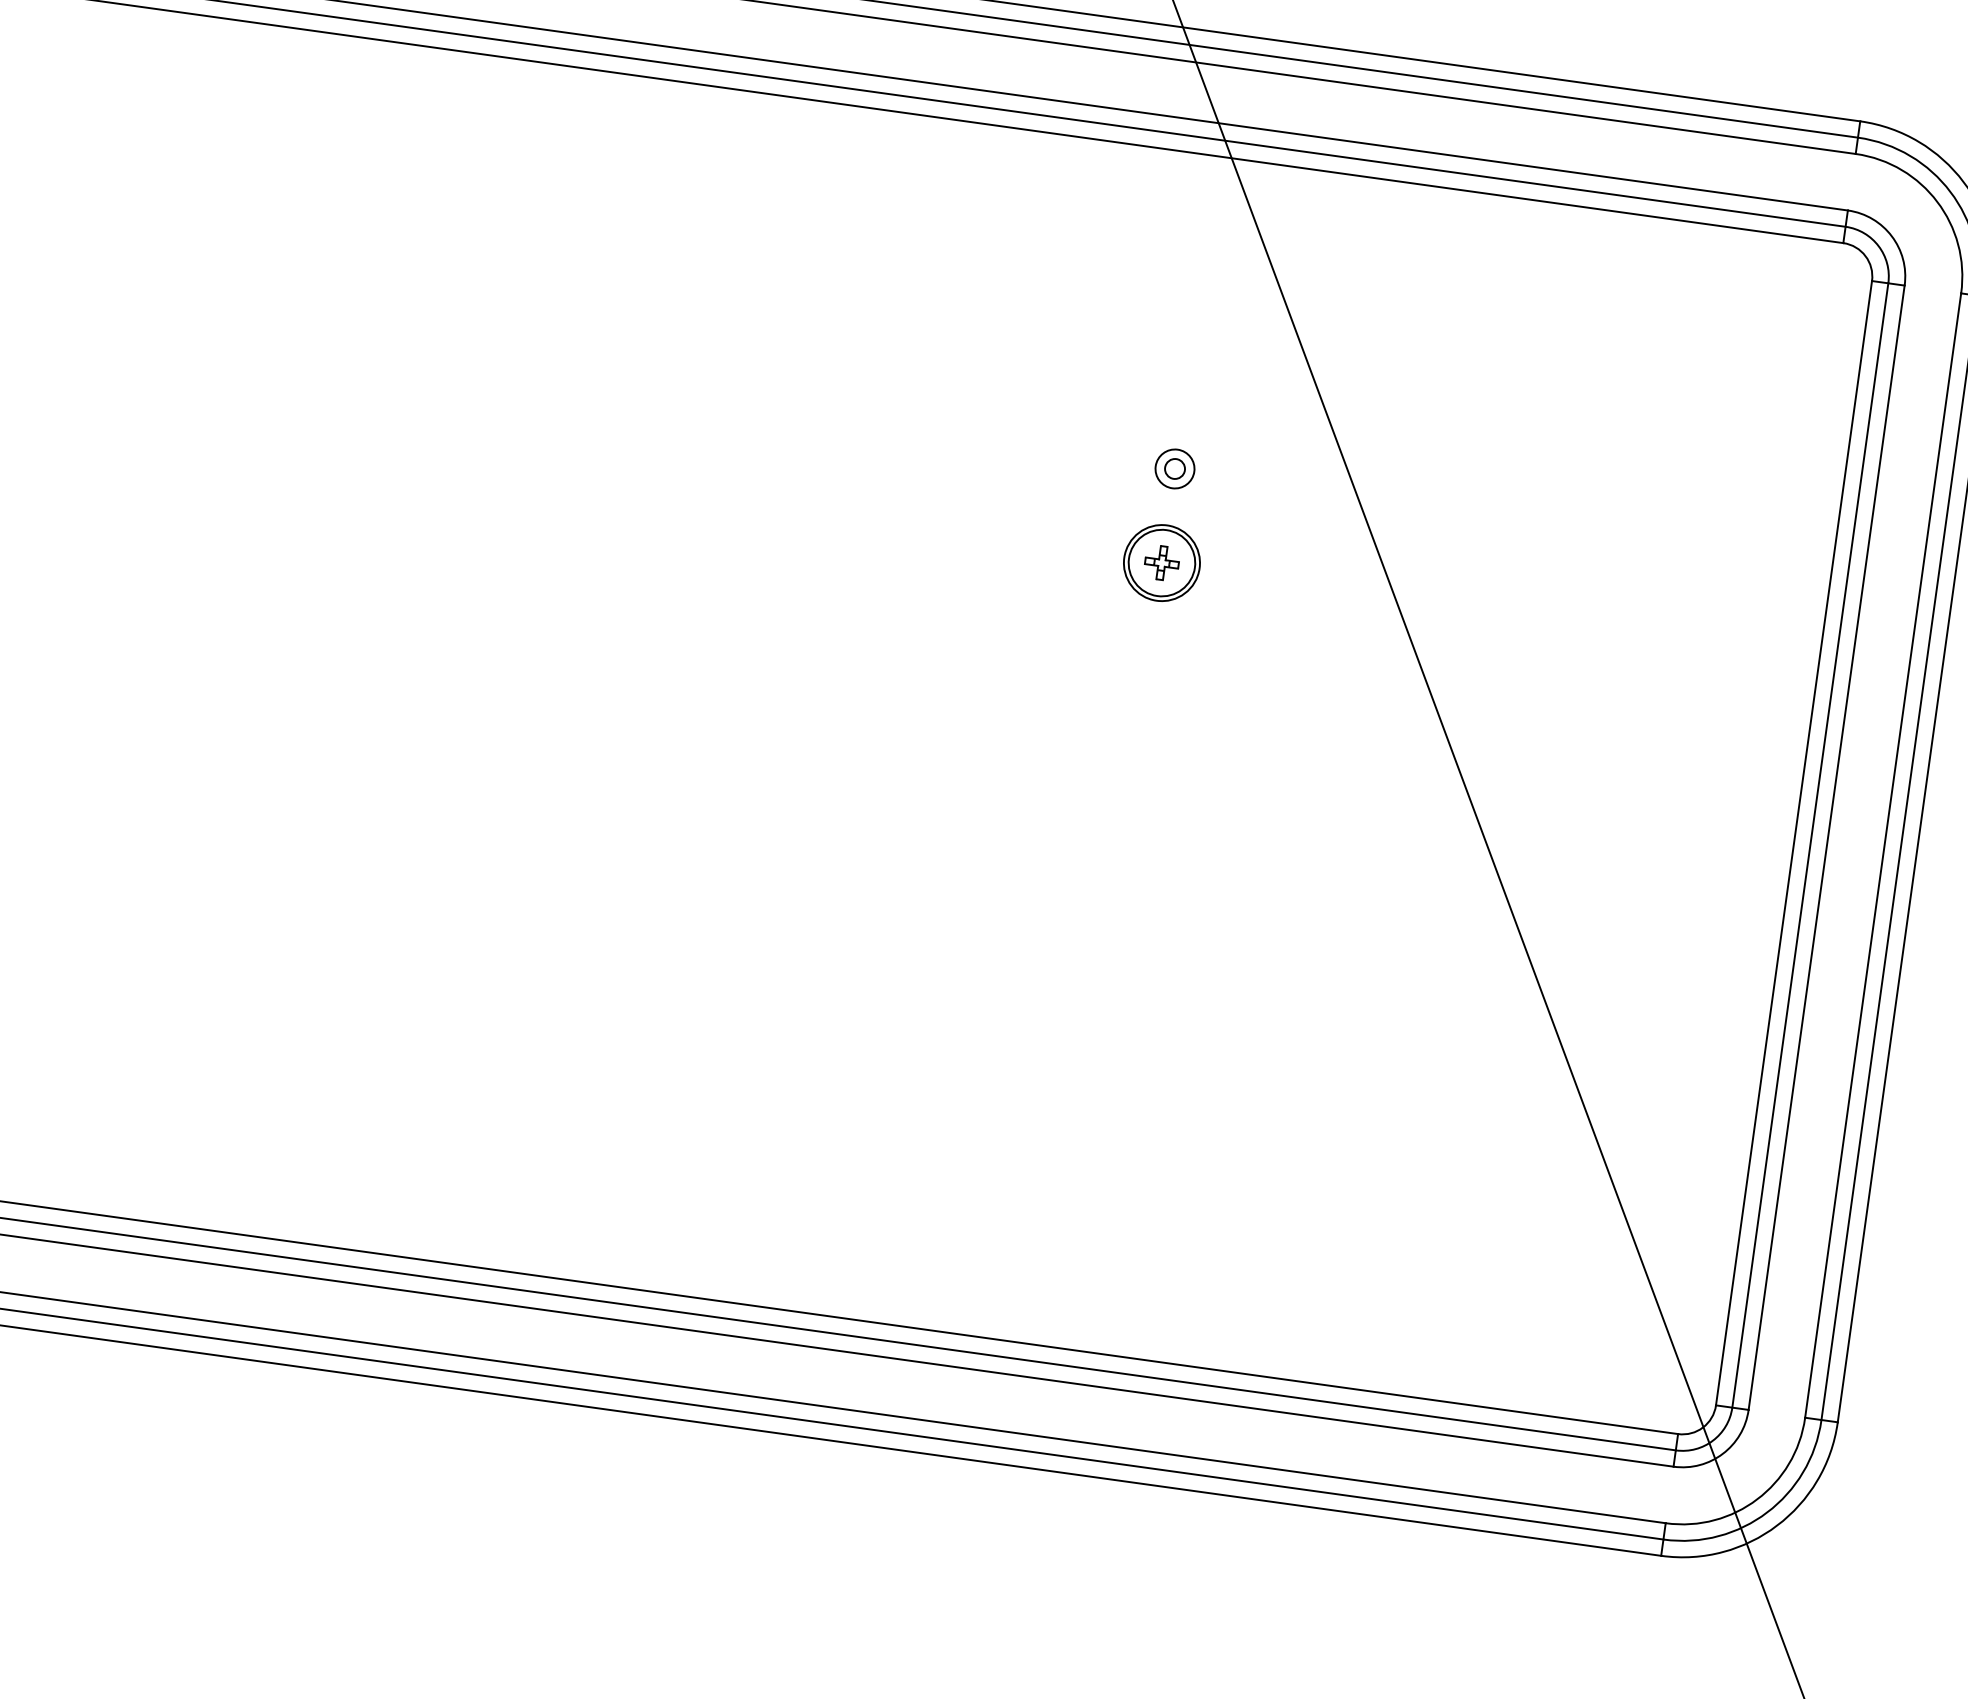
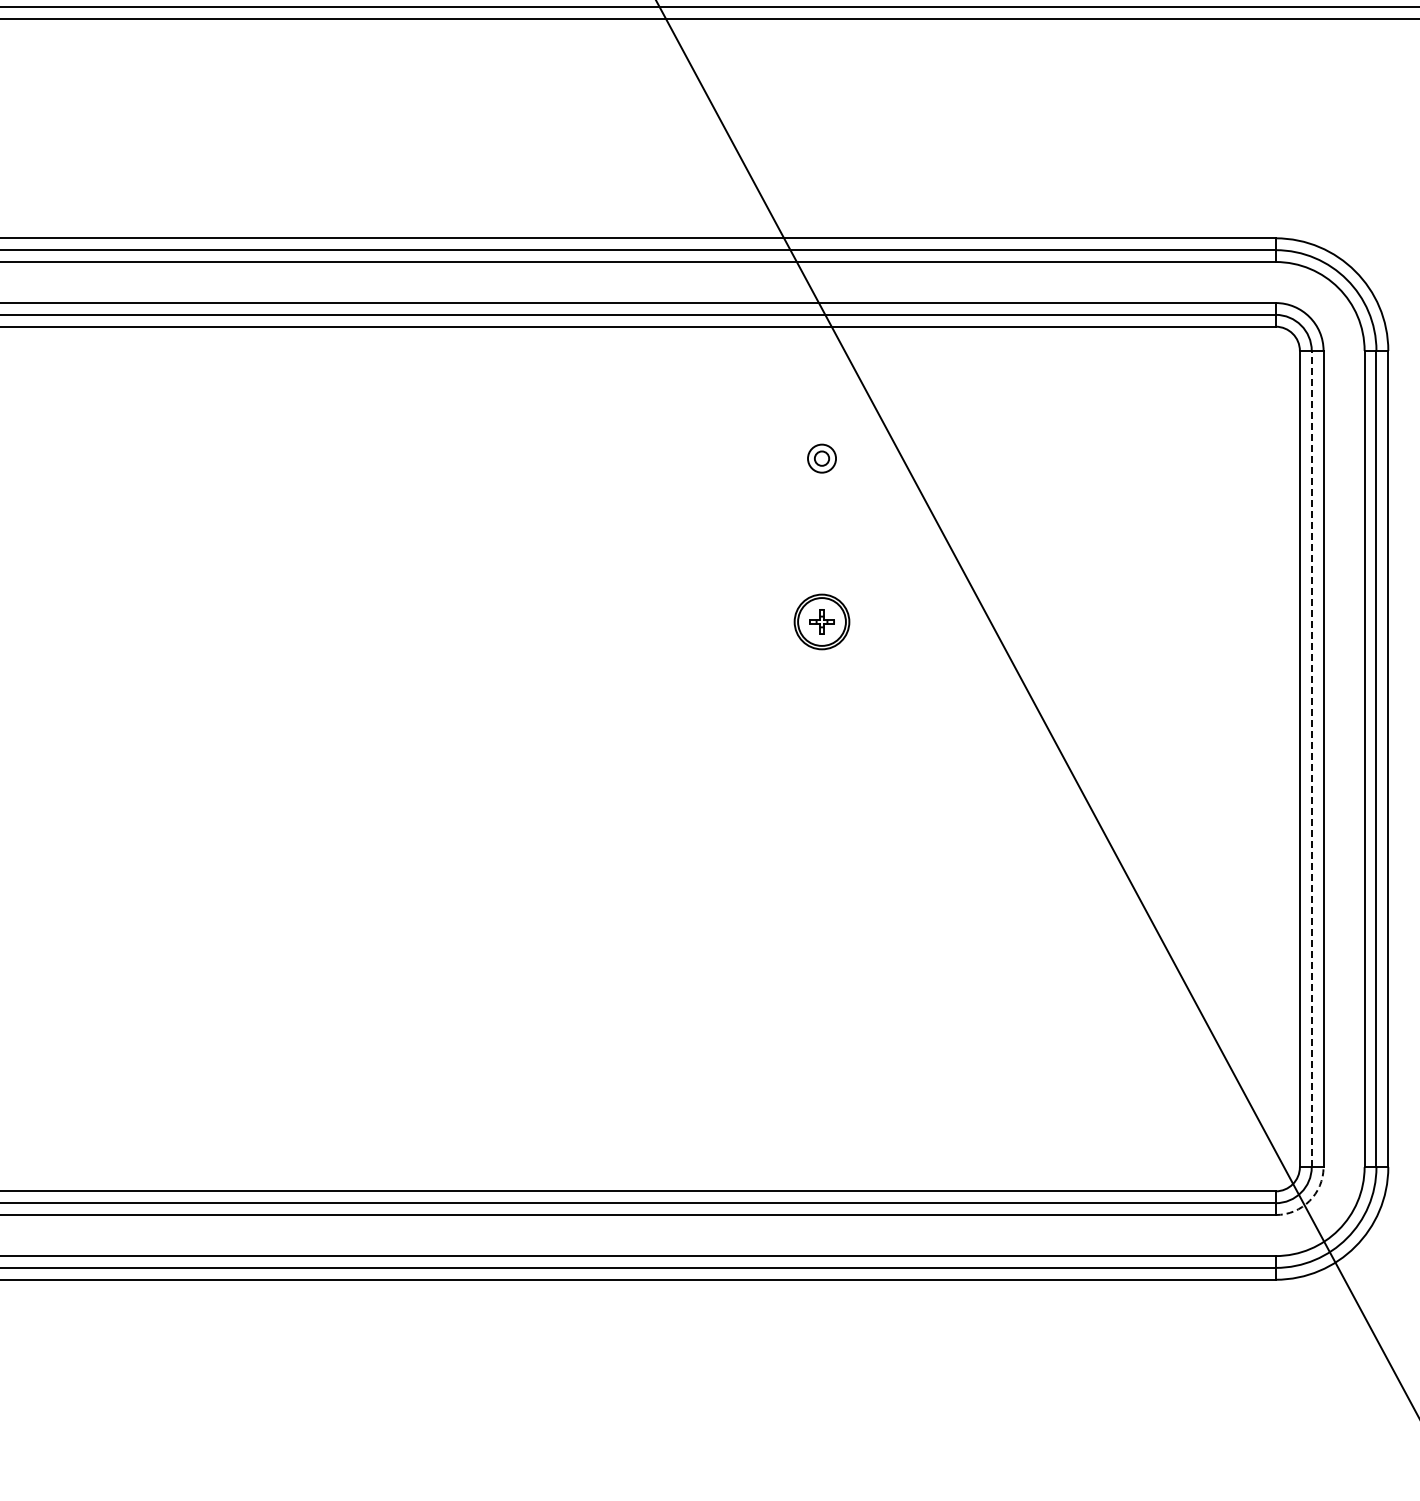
part: (1174, 468) -> (821, 458), moved
line: (1810, 844) -> (1311, 758), solid -> dashed
arc: (1722, 1454) -> (1309, 1201), solid -> dashed

